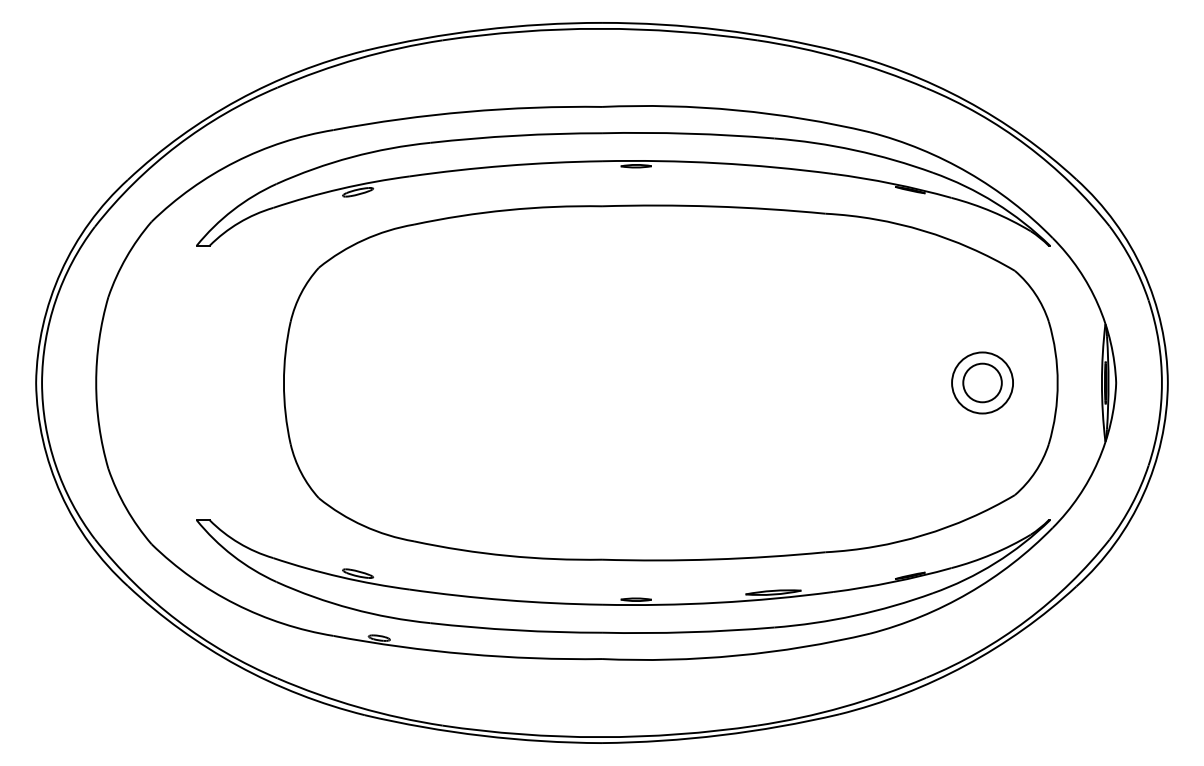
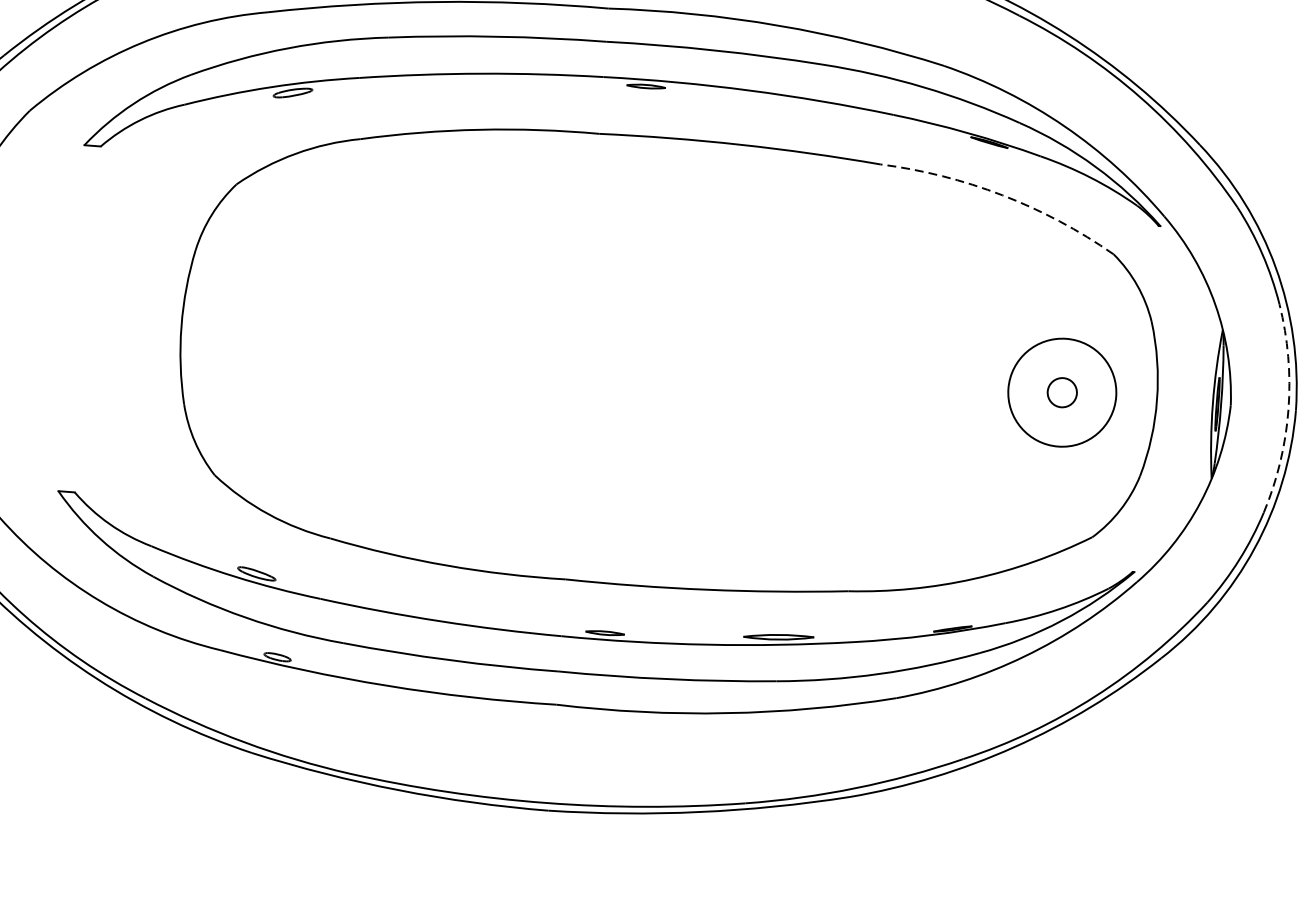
arc: (923, 230) -> (1002, 194), solid -> dashed
circle: (982, 382) -> (1062, 392), size x0.6
circle: (982, 382) -> (1062, 392), size x1.4
arc: (1161, 383) -> (1287, 410), solid -> dashed

